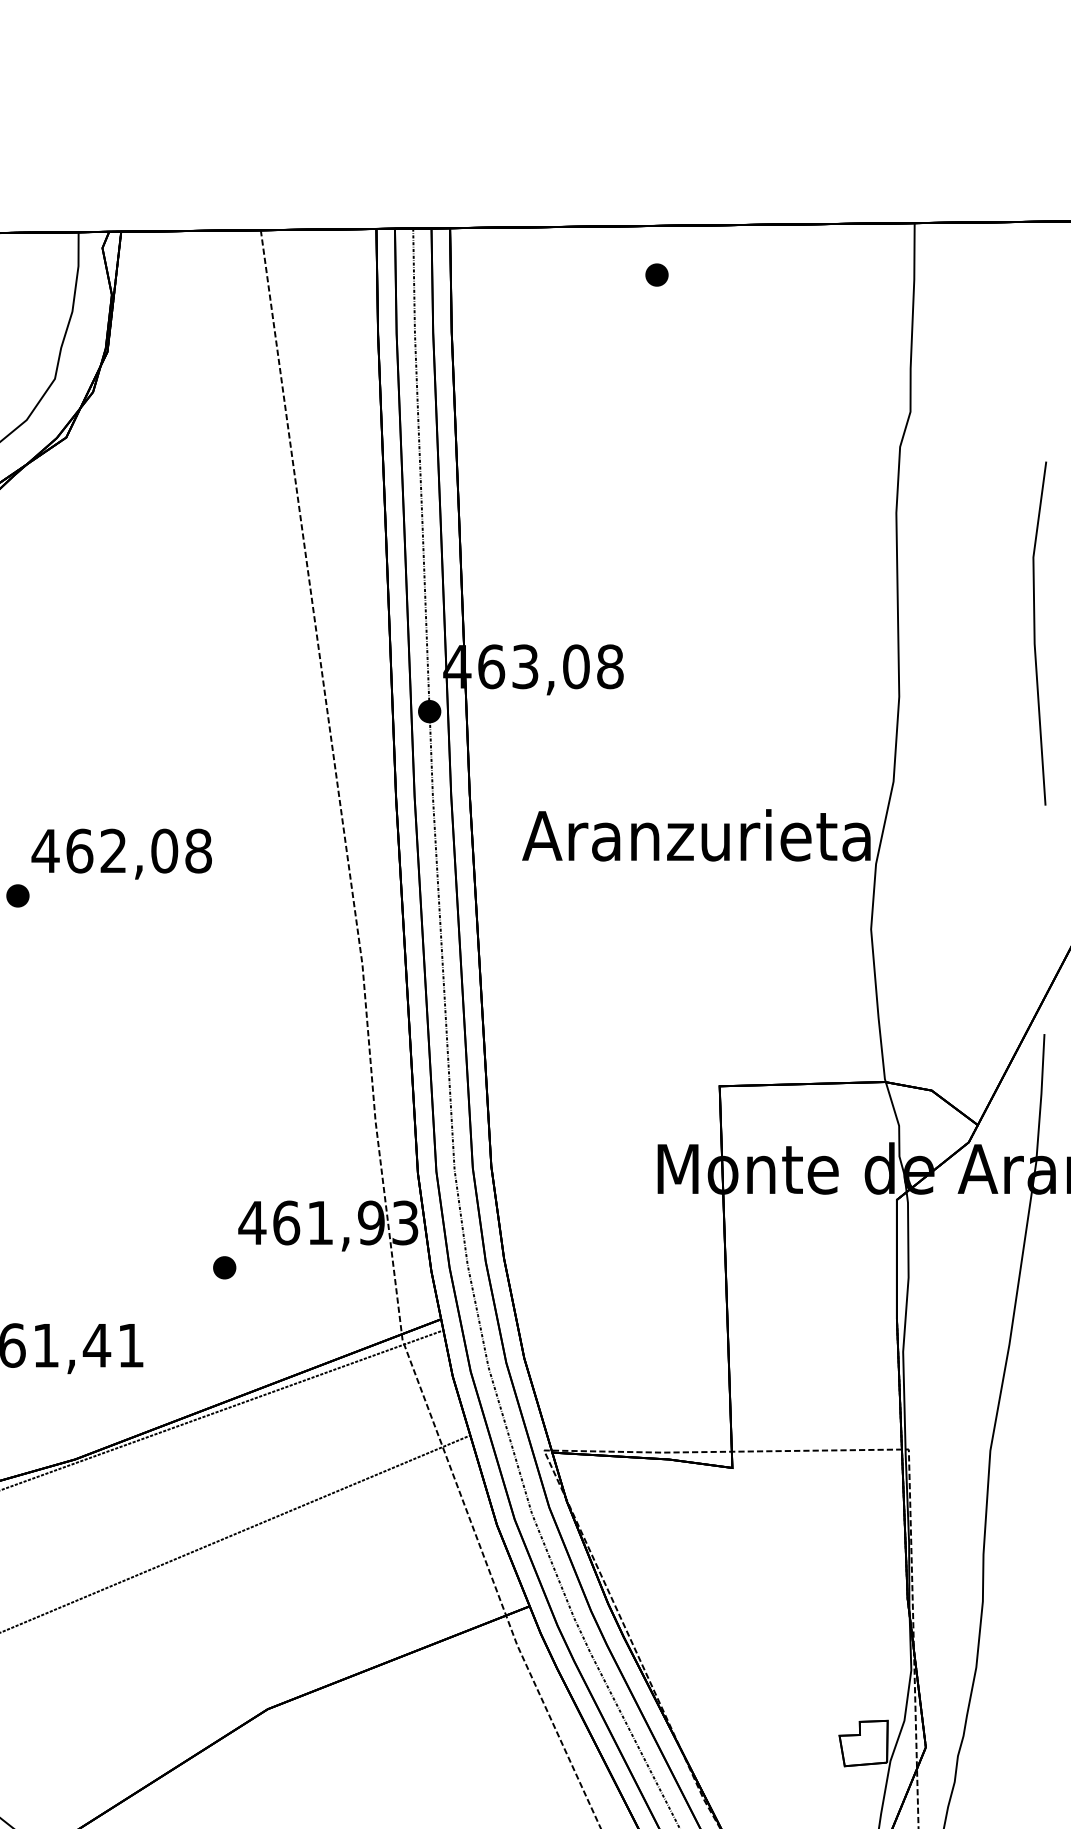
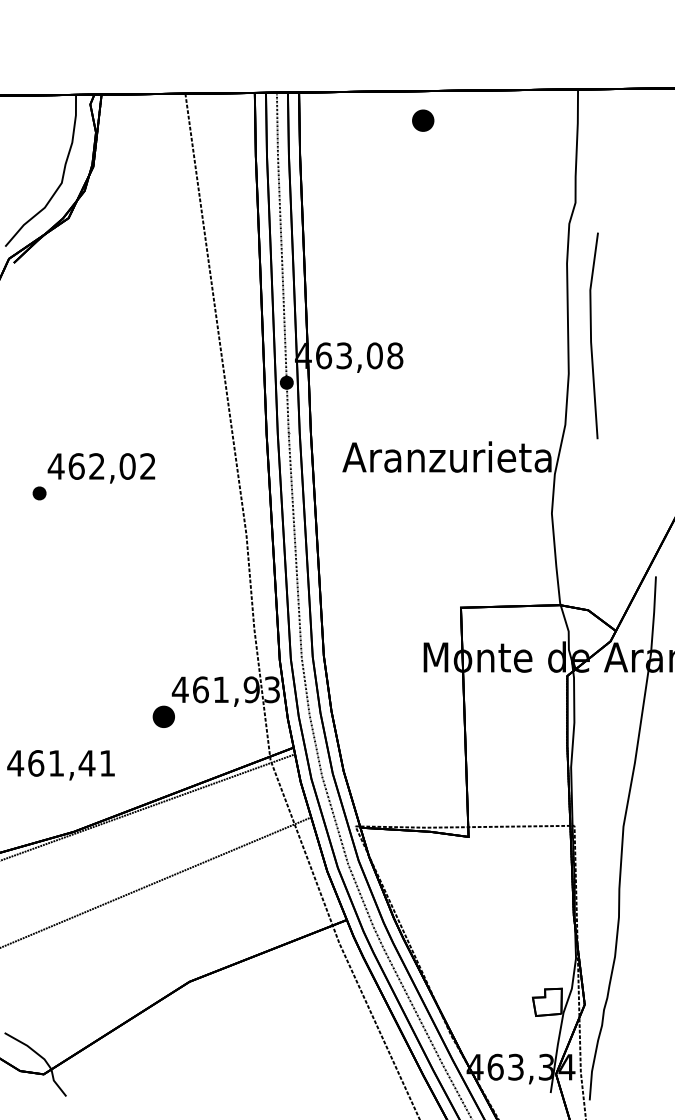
part: (657, 274) -> (423, 120), size x1.6
line: (1035, 632) -> (591, 335), moved
text: (199, 851) -> (148, 466), 462,08 -> 462,02
part: (224, 1267) -> (163, 716), size x1.6

